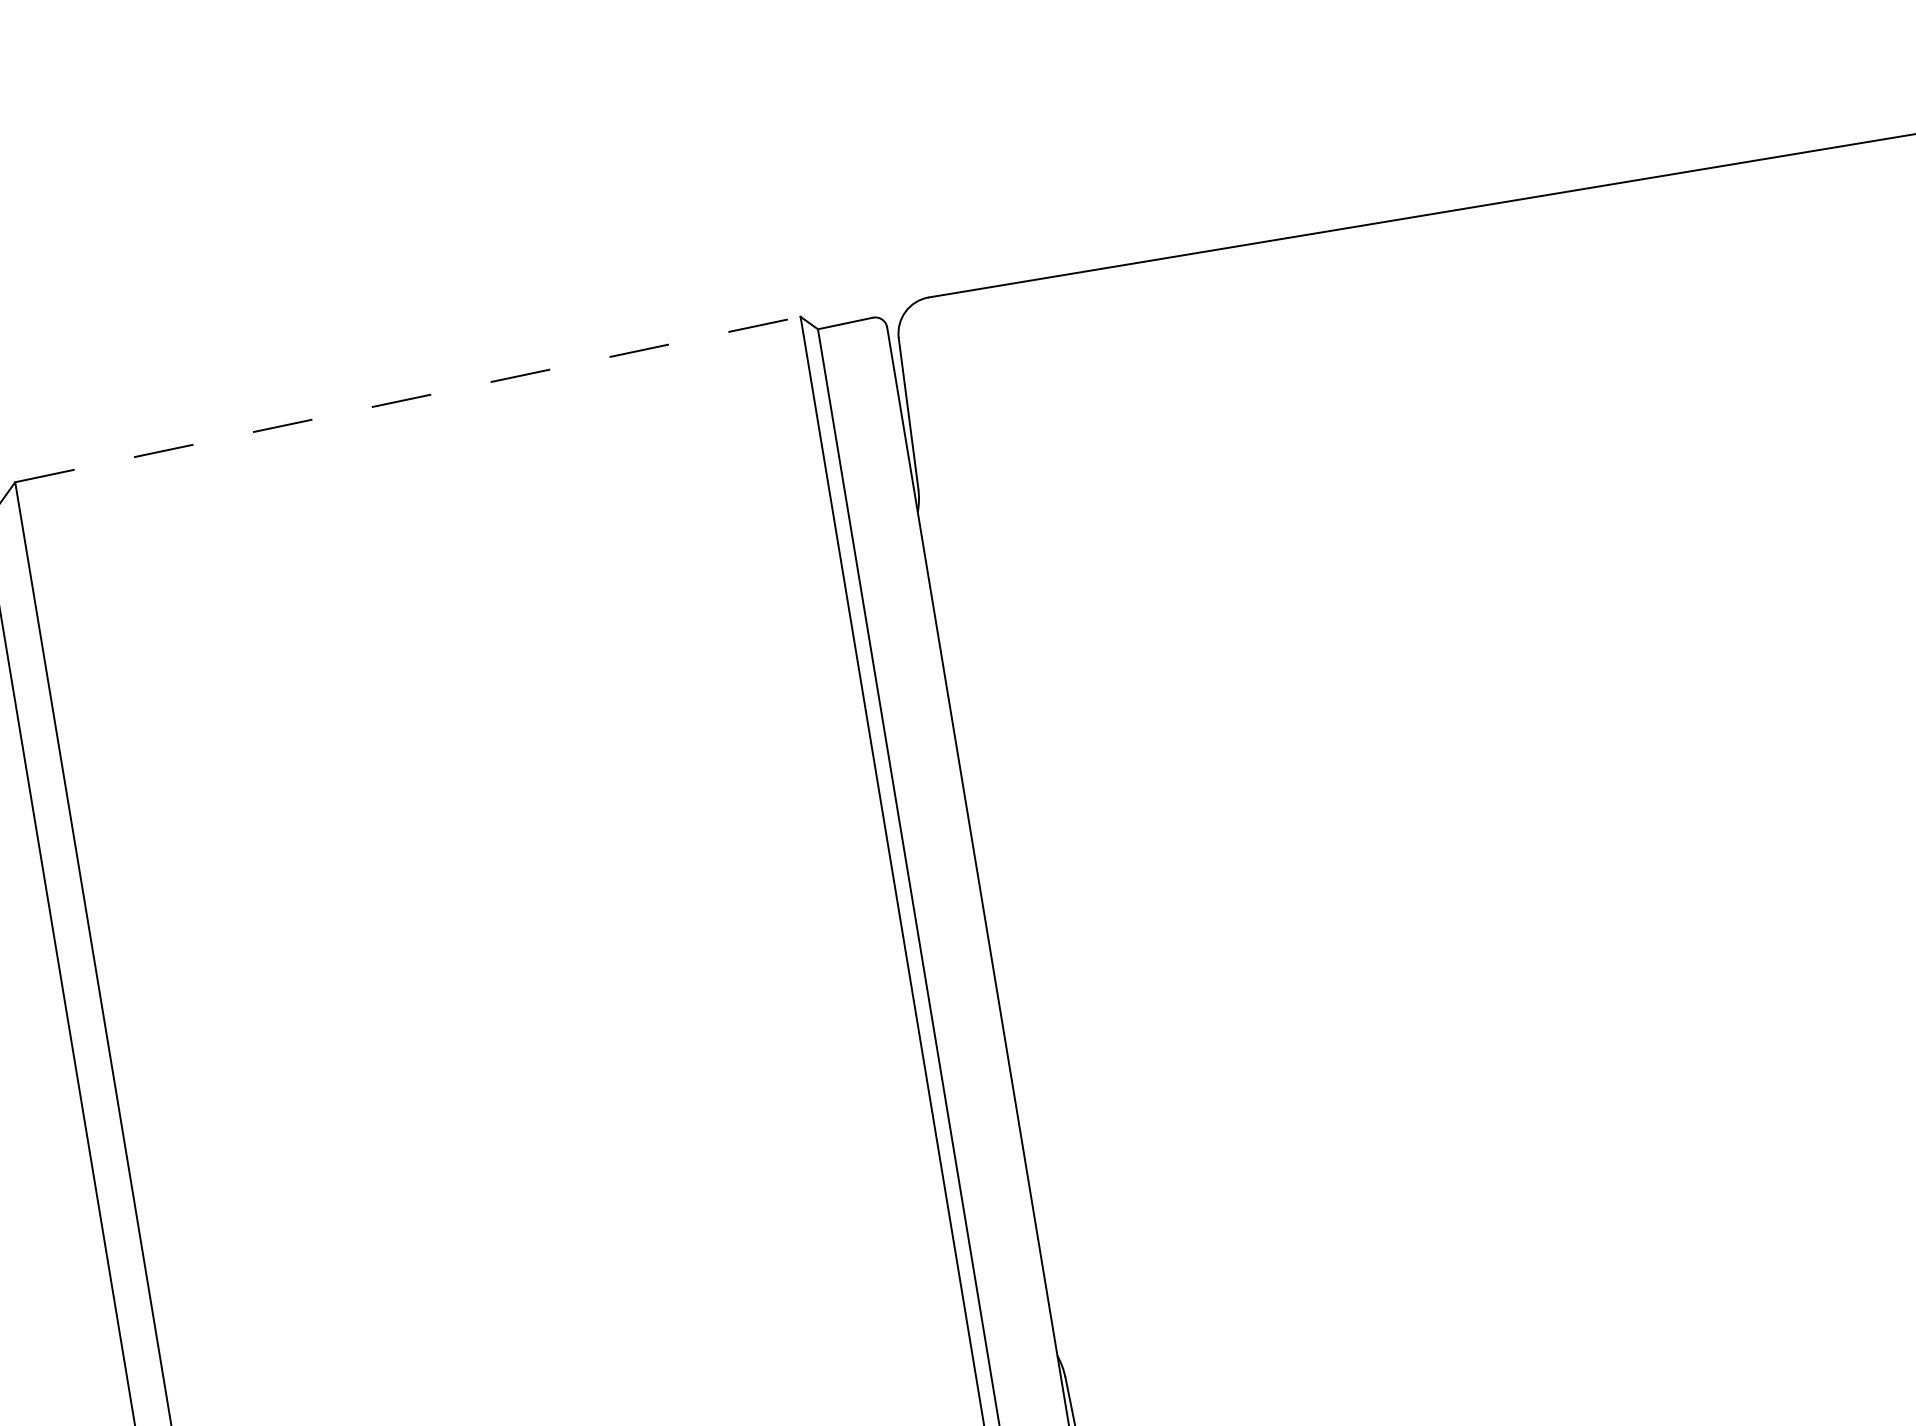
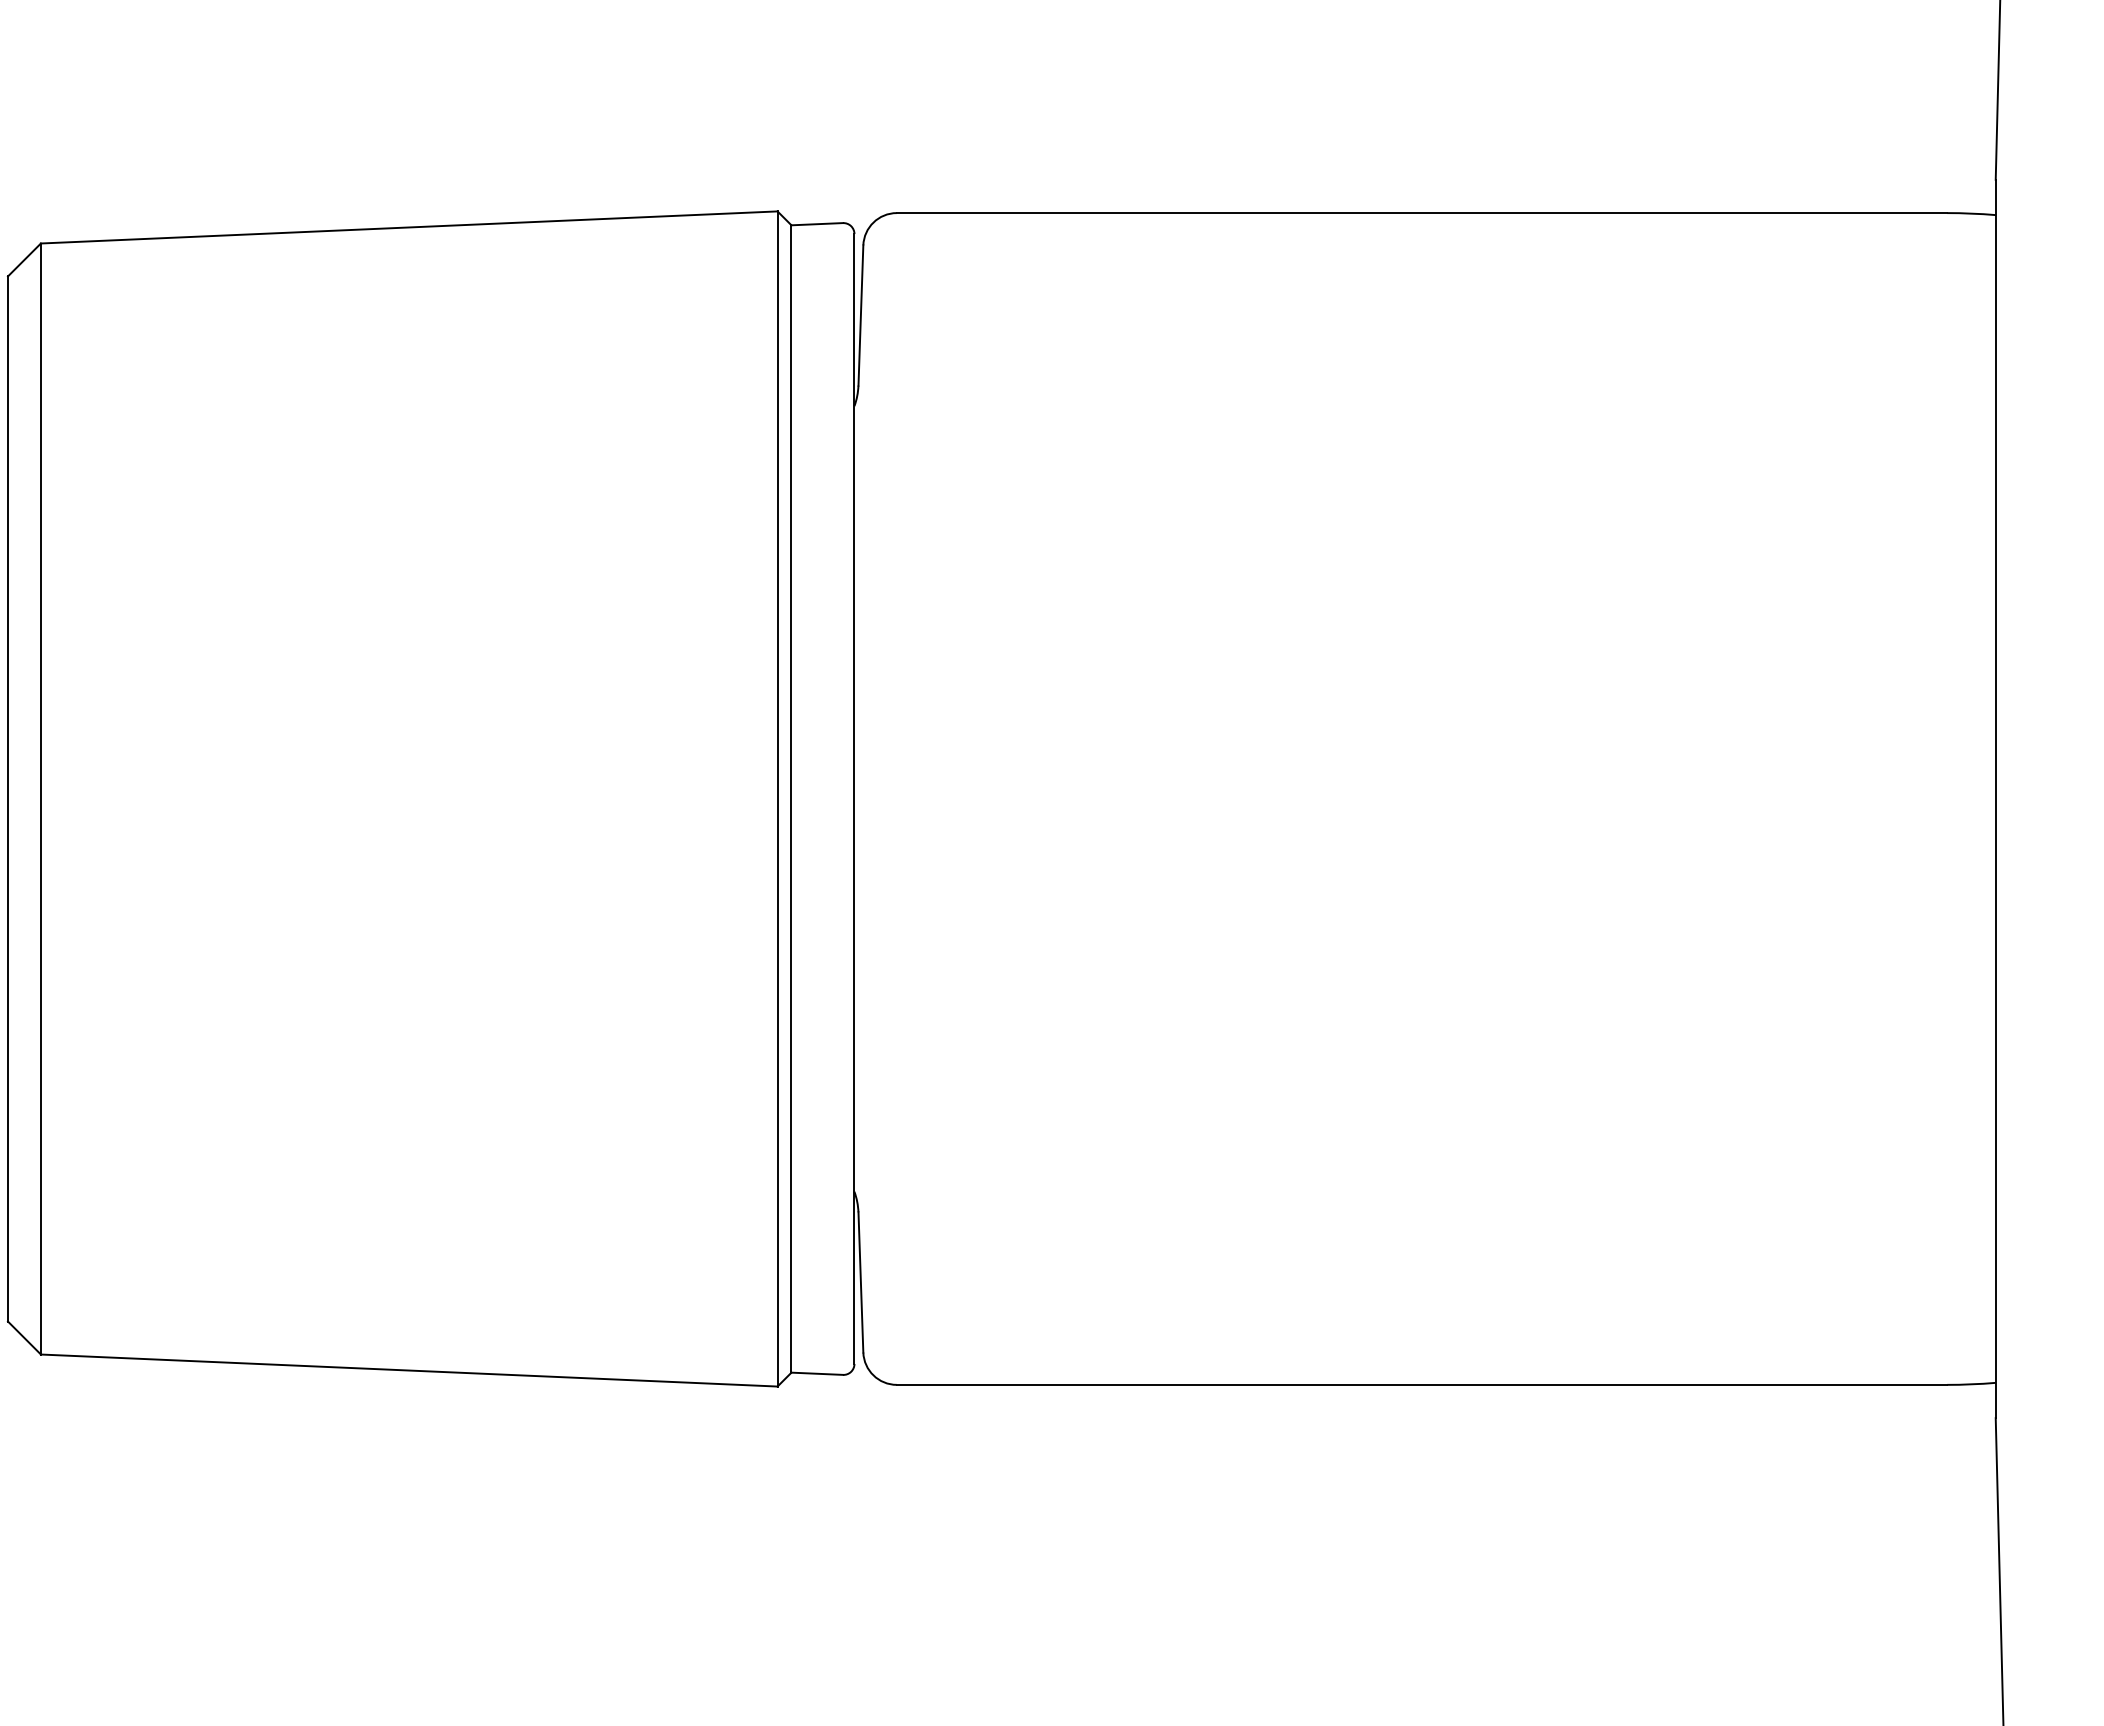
line: (408, 399) -> (409, 227), dashed -> solid

